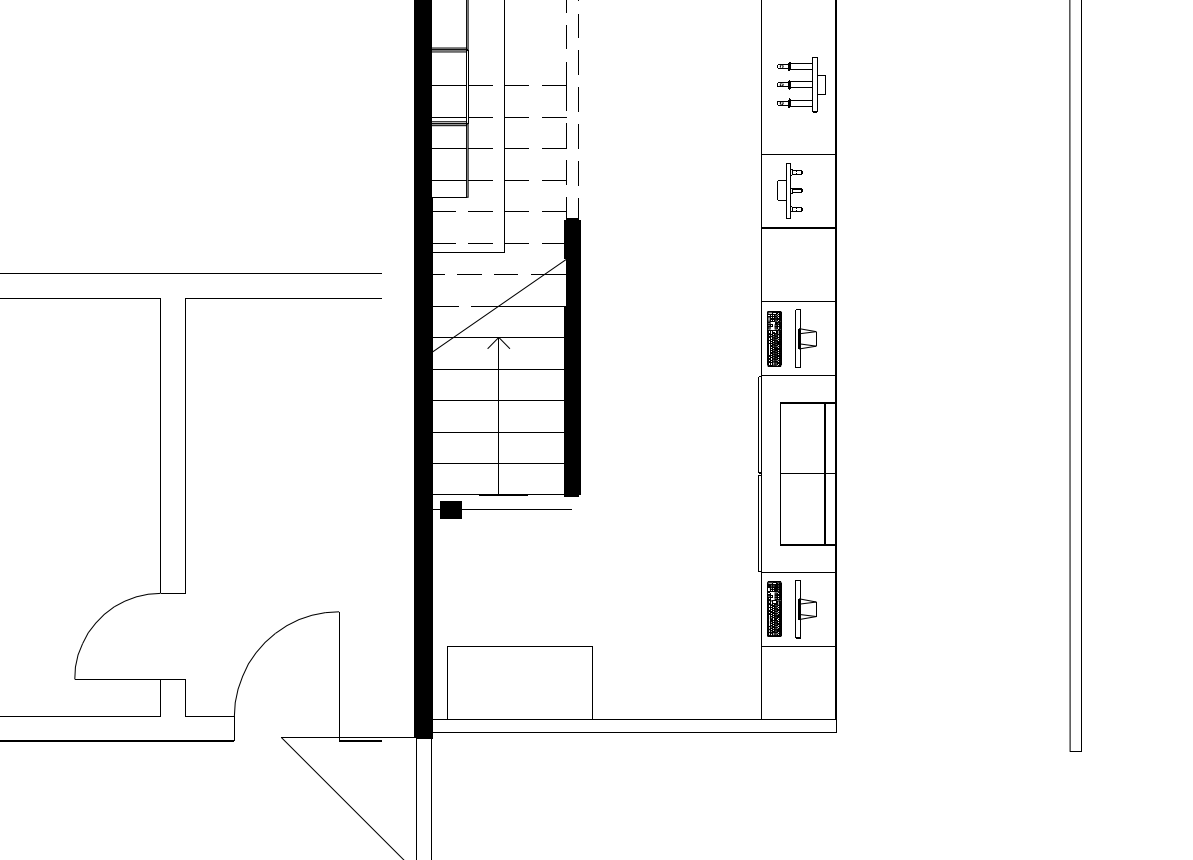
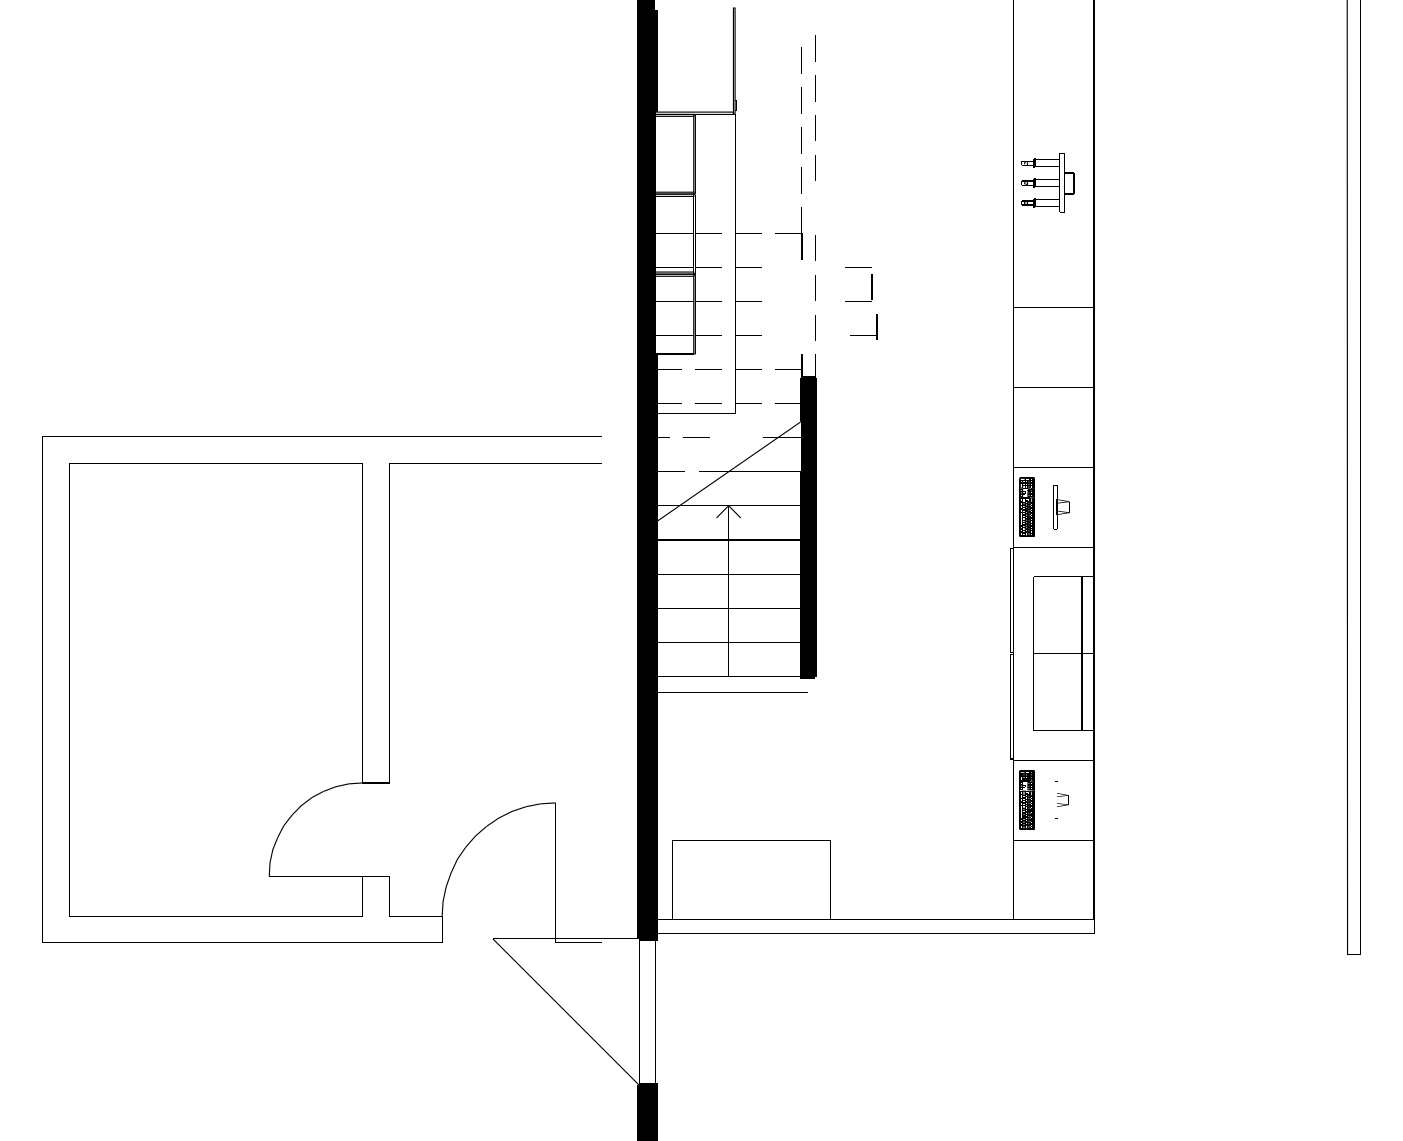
line: (578, 63) -> (815, 208), removed
part: (801, 84) -> (1047, 182), moved
part: (566, 133) -> (871, 284), moved
part: (554, 180) -> (863, 335), moved
part: (789, 190) -> (1043, 346), removed
line: (506, 274) -> (736, 437), removed
part: (806, 338) -> (1061, 506), size x0.7
fill: (450, 508) -> (676, 691), removed
part: (806, 608) -> (1061, 799), size x0.6

